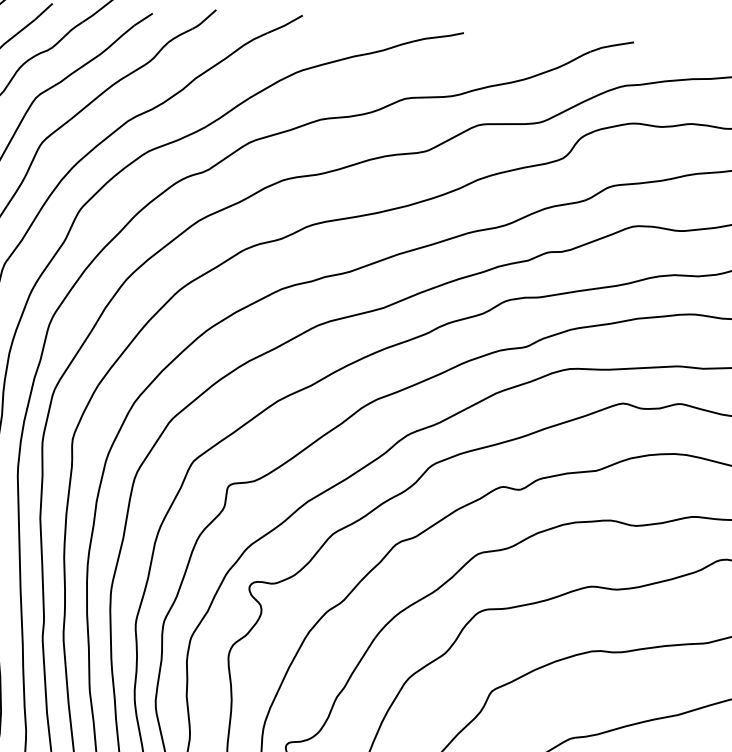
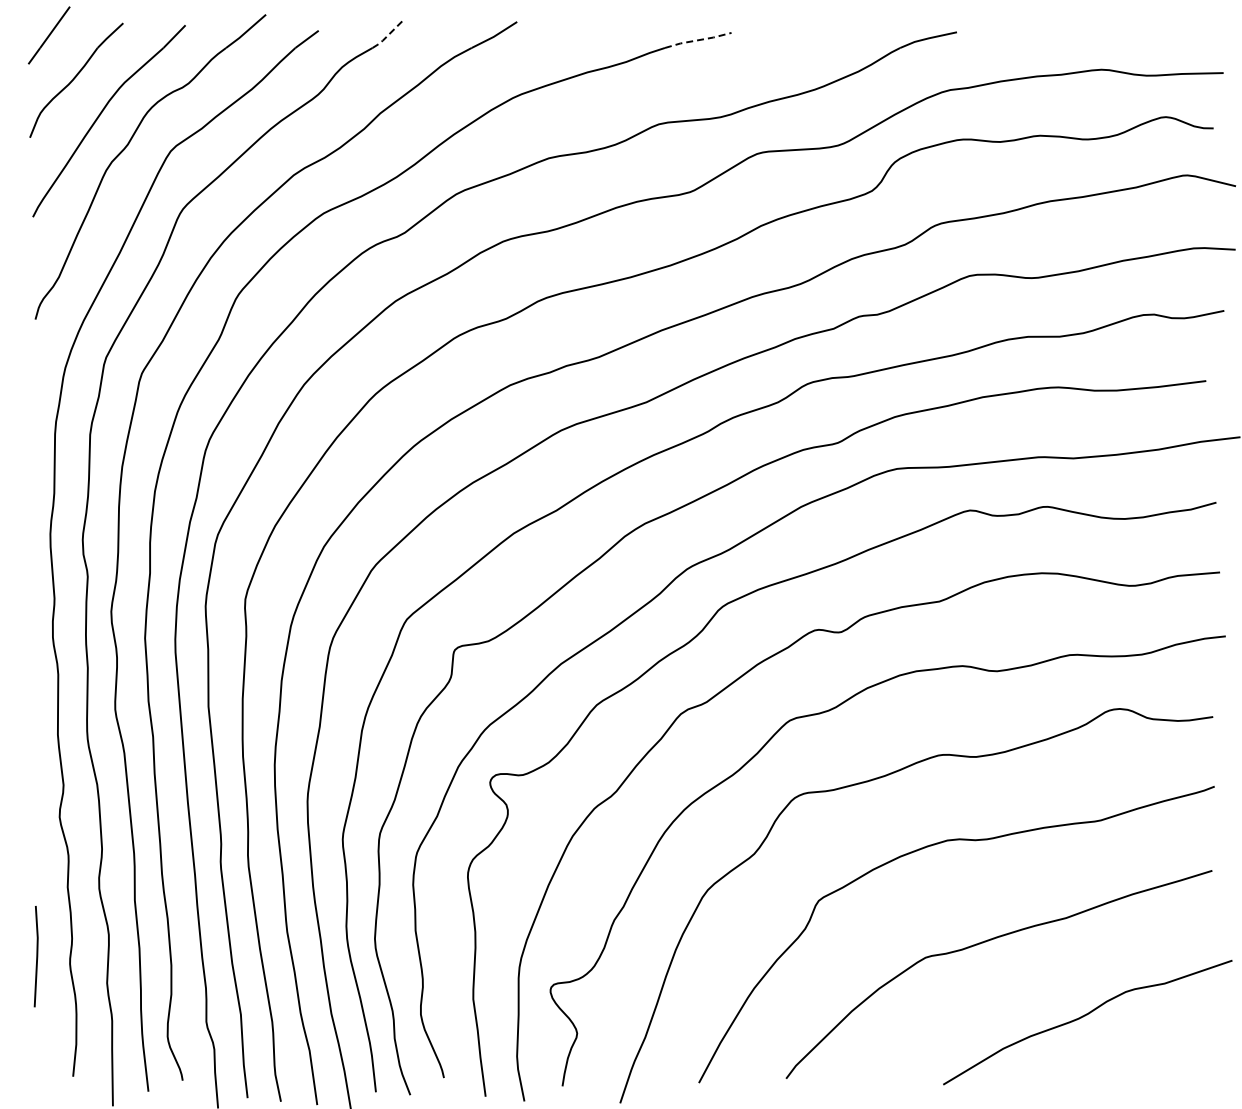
line: (204, 20) -> (387, 36), solid -> dashed
line: (437, 37) -> (697, 40), solid -> dashed

